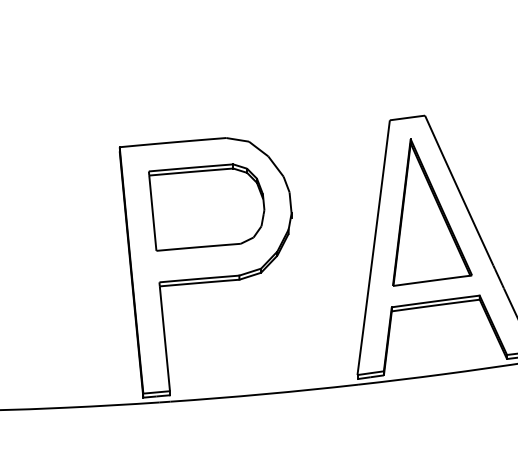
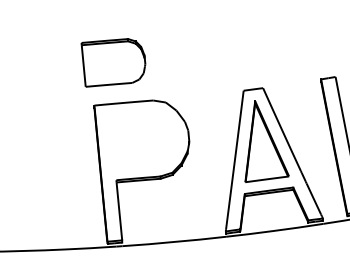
part: (206, 206) -> (113, 62), moved

